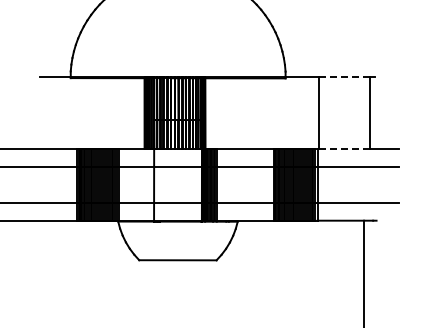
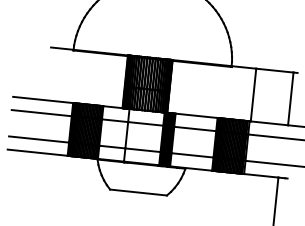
line: (343, 77) -> (274, 70), dashed -> solid
line: (343, 148) -> (268, 122), dashed -> solid

